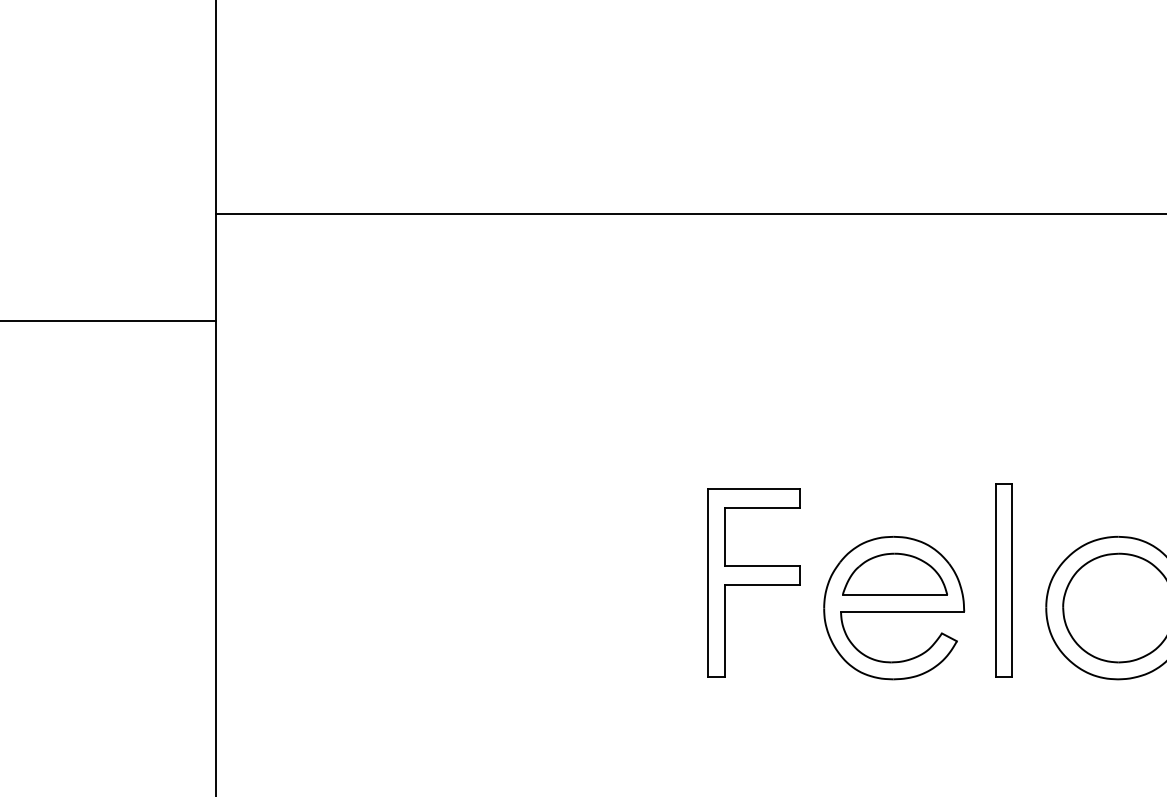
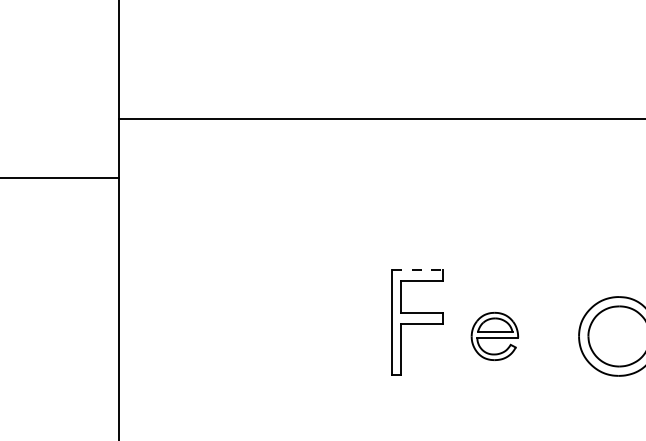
line: (754, 488) -> (417, 270), solid -> dashed
part: (1003, 581) -> (555, 321), removed
part: (893, 608) -> (494, 336), size x0.6

